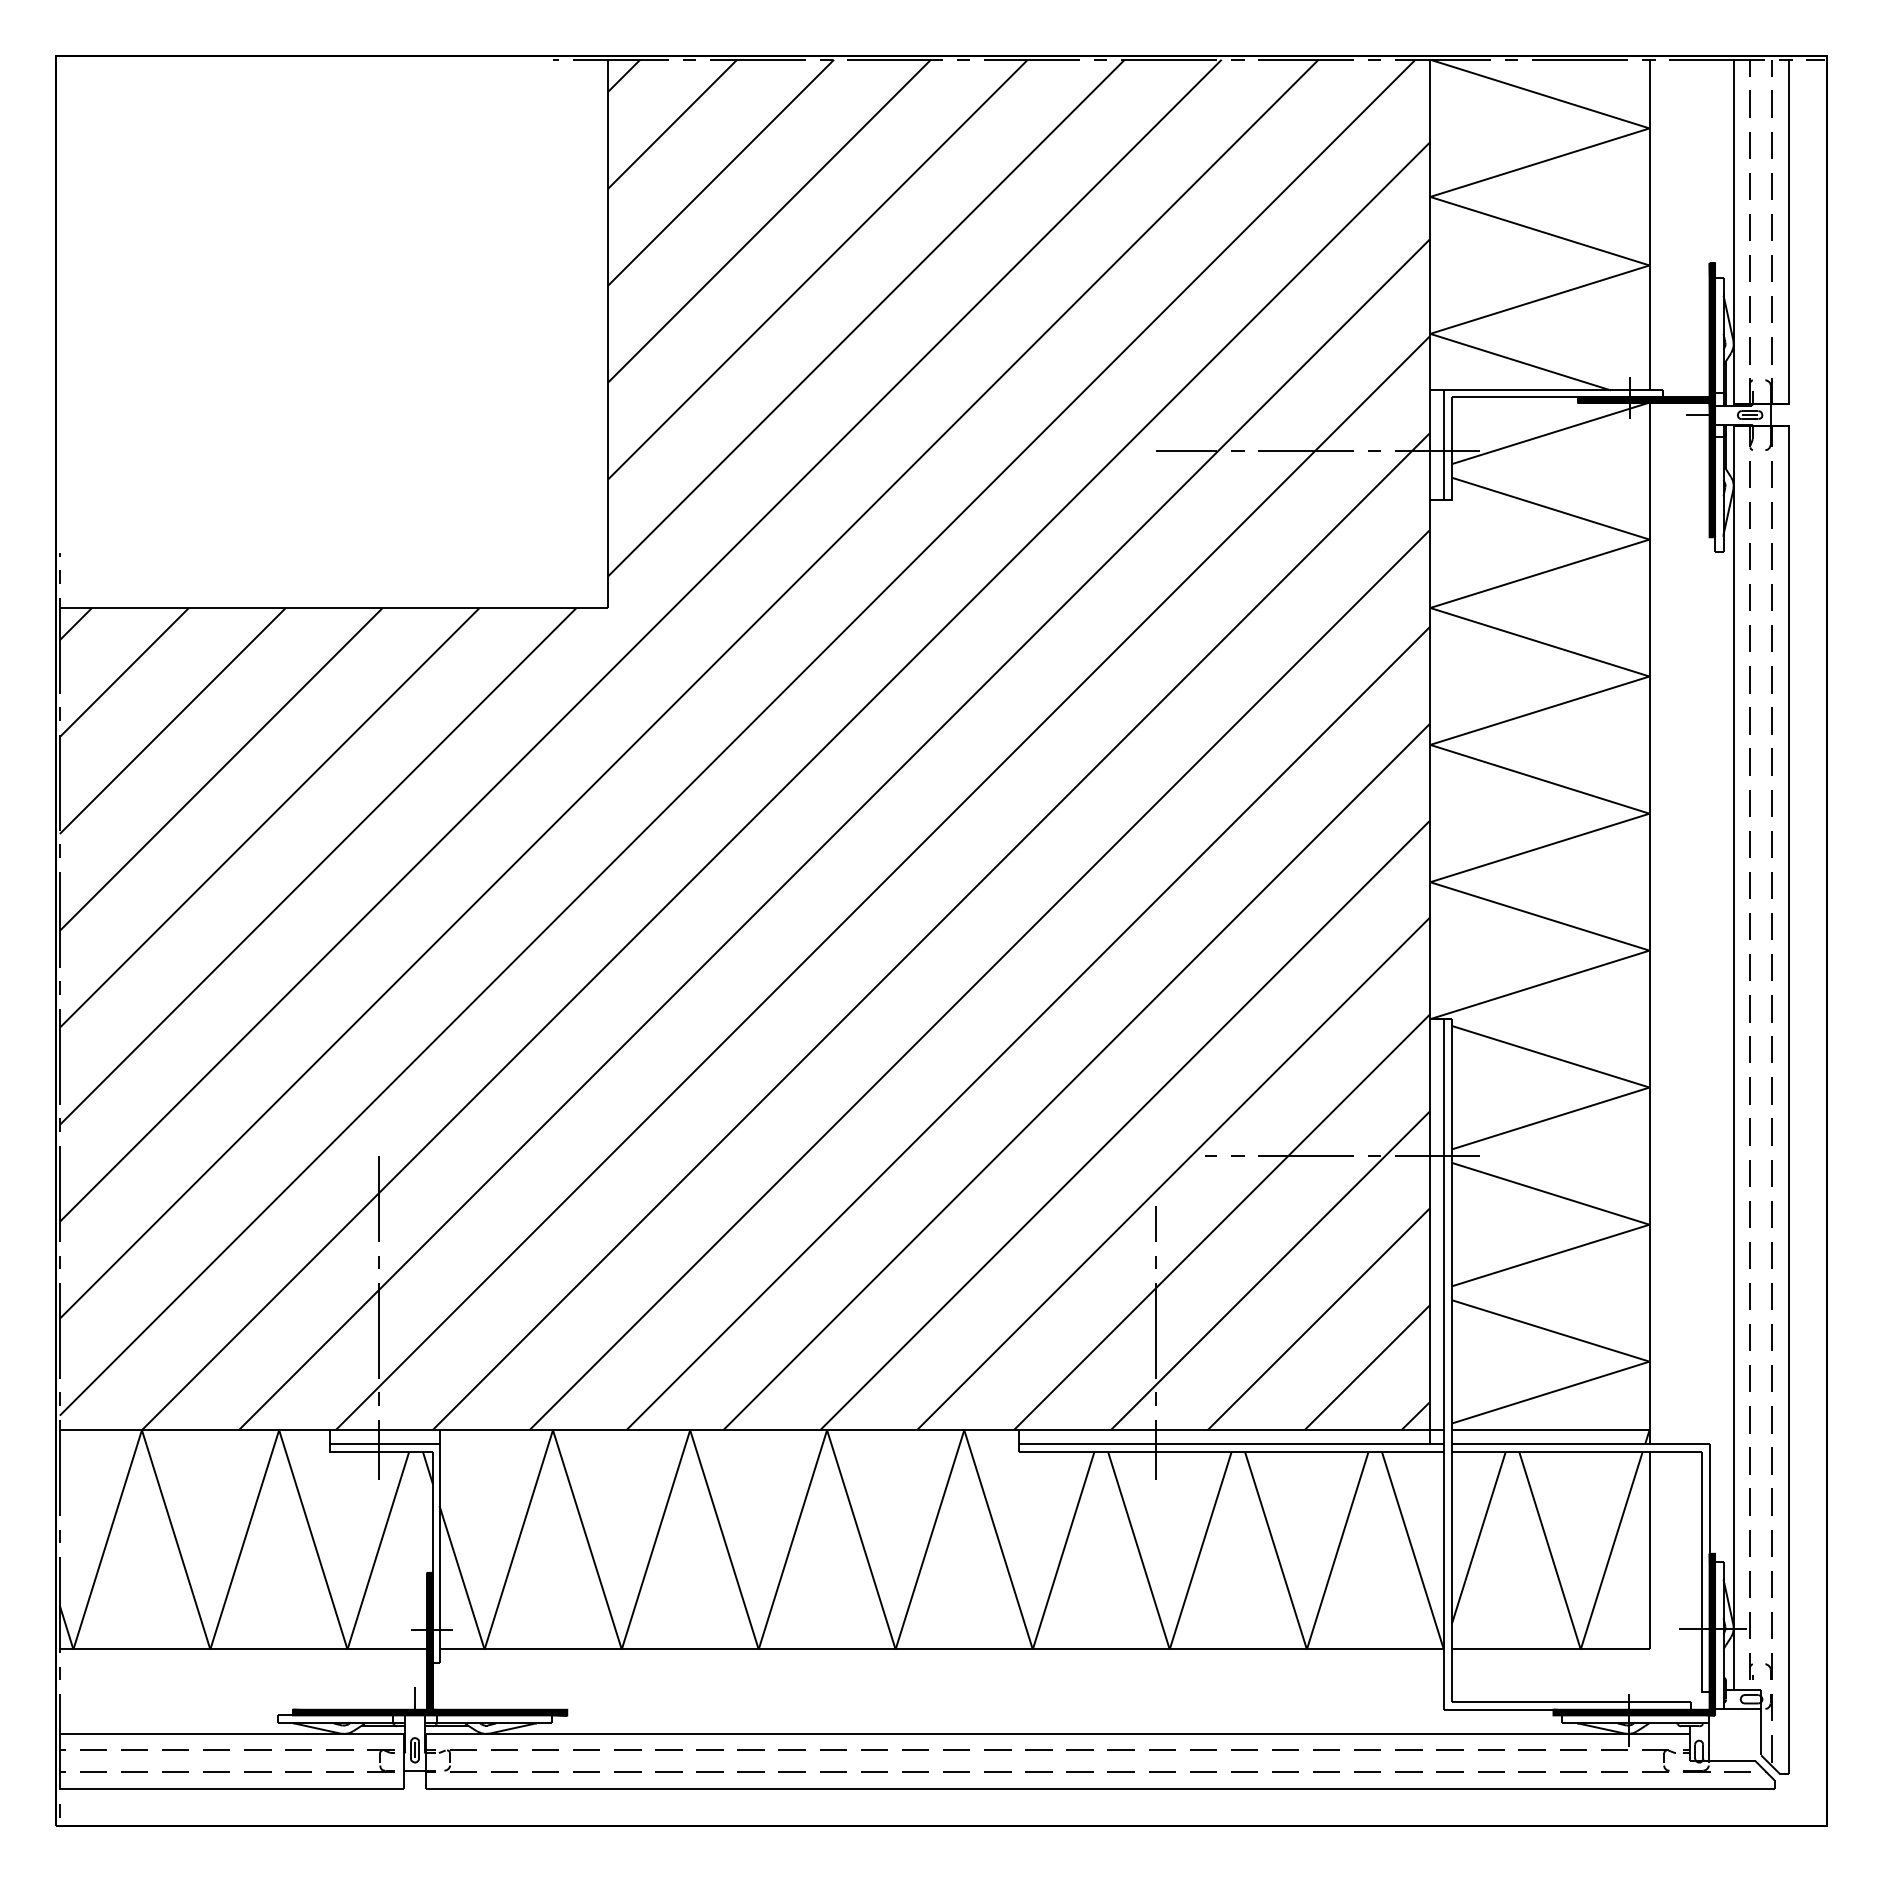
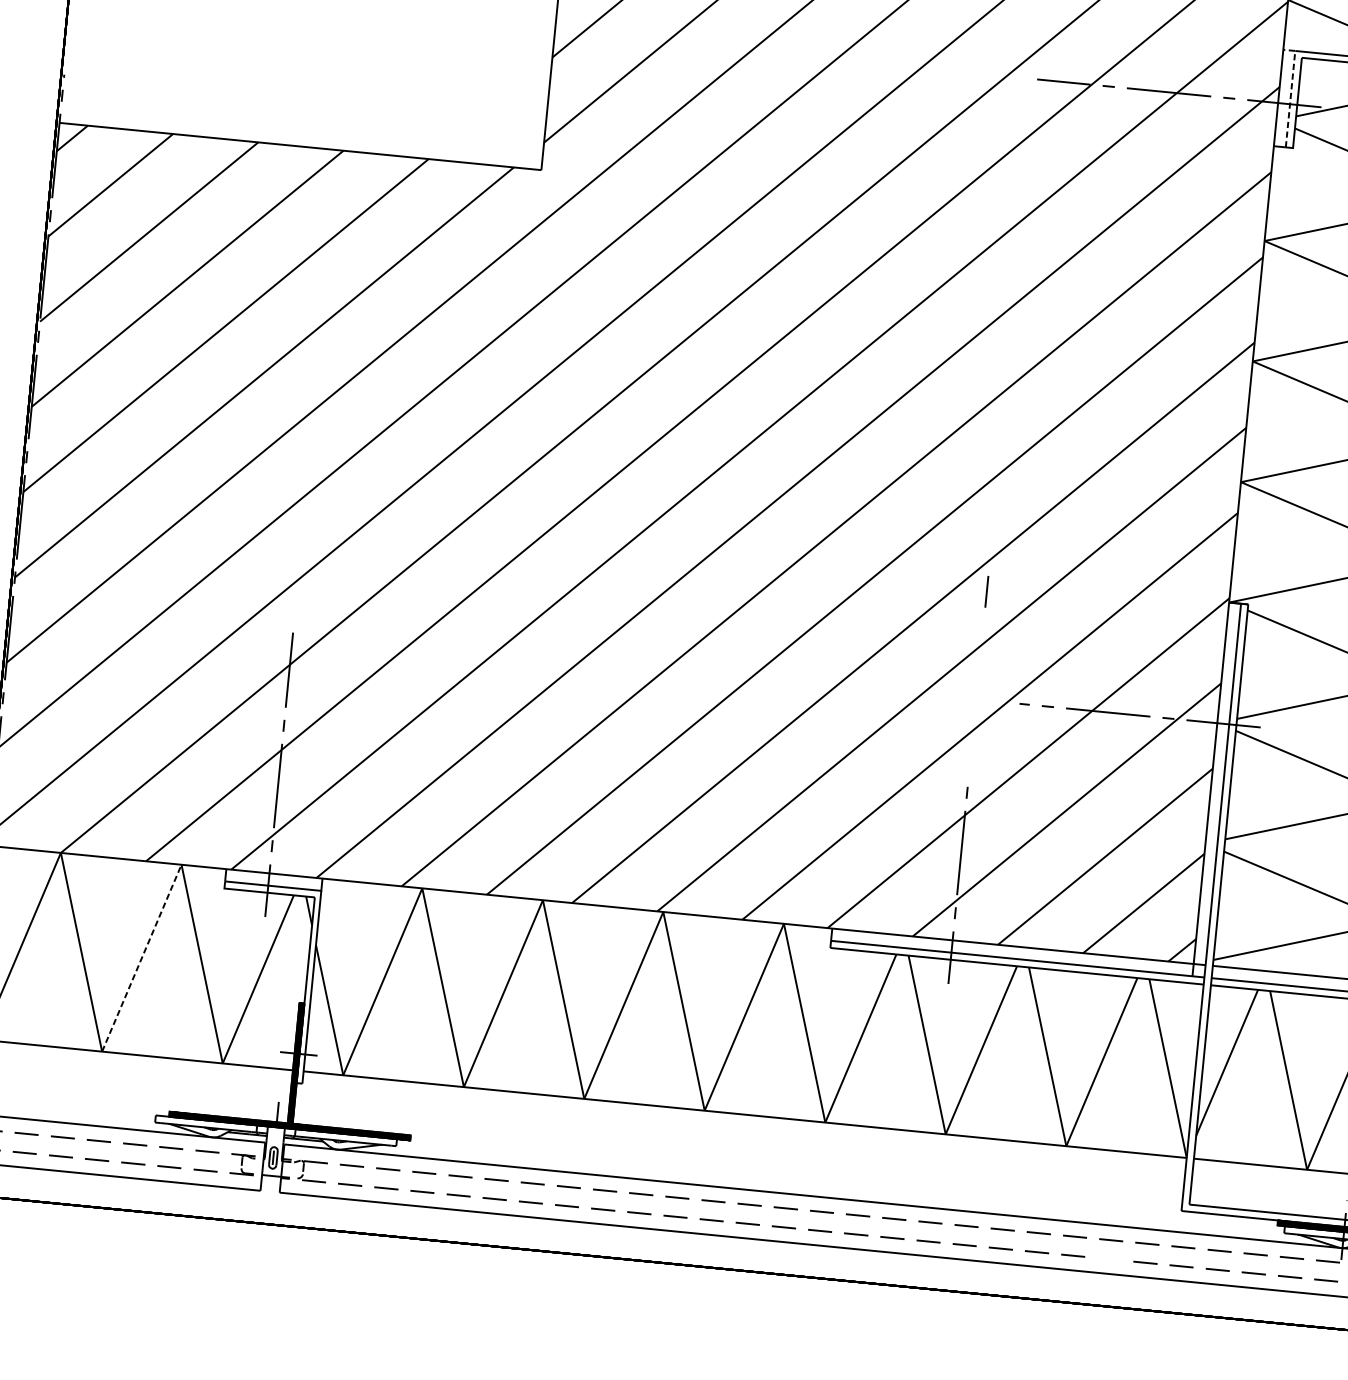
line: (1443, 437) -> (1290, 92), solid -> dashed
line: (1155, 1223) -> (986, 591), moved
line: (244, 1539) -> (141, 957), solid -> dashed
line: (1367, 1771) -> (1109, 1258), removed

